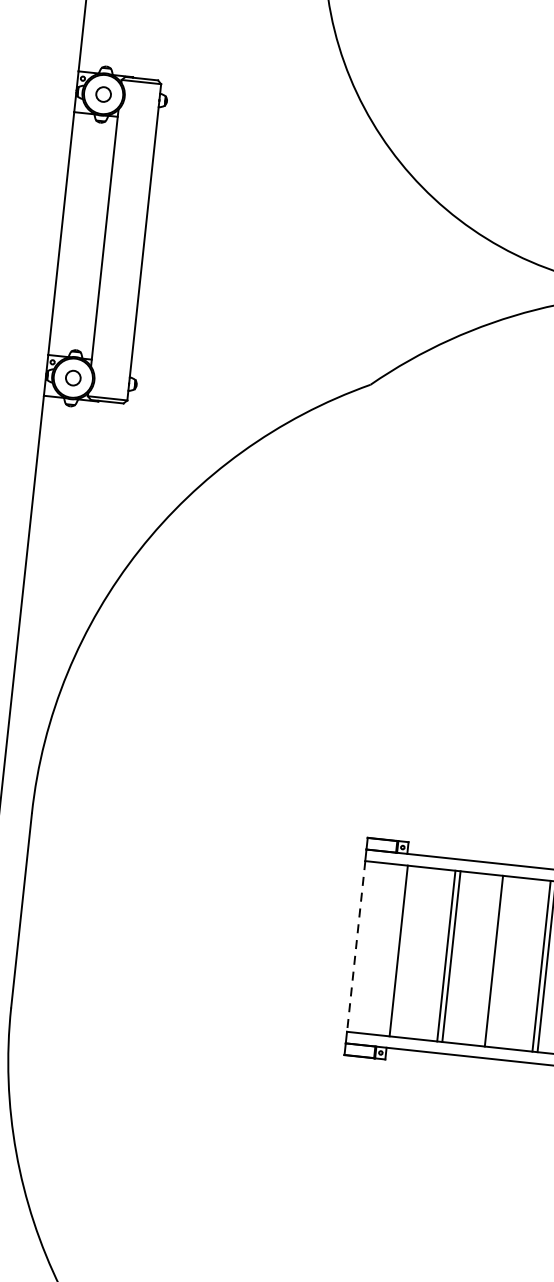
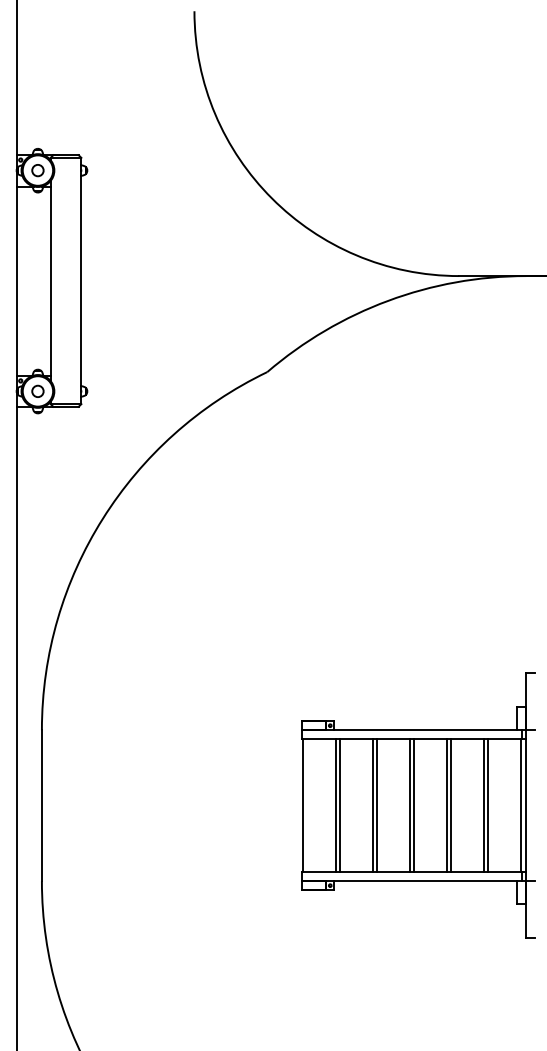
line: (356, 947) -> (302, 806), dashed -> solid
line: (403, 951) -> (339, 805), added
line: (498, 961) -> (413, 805), added

